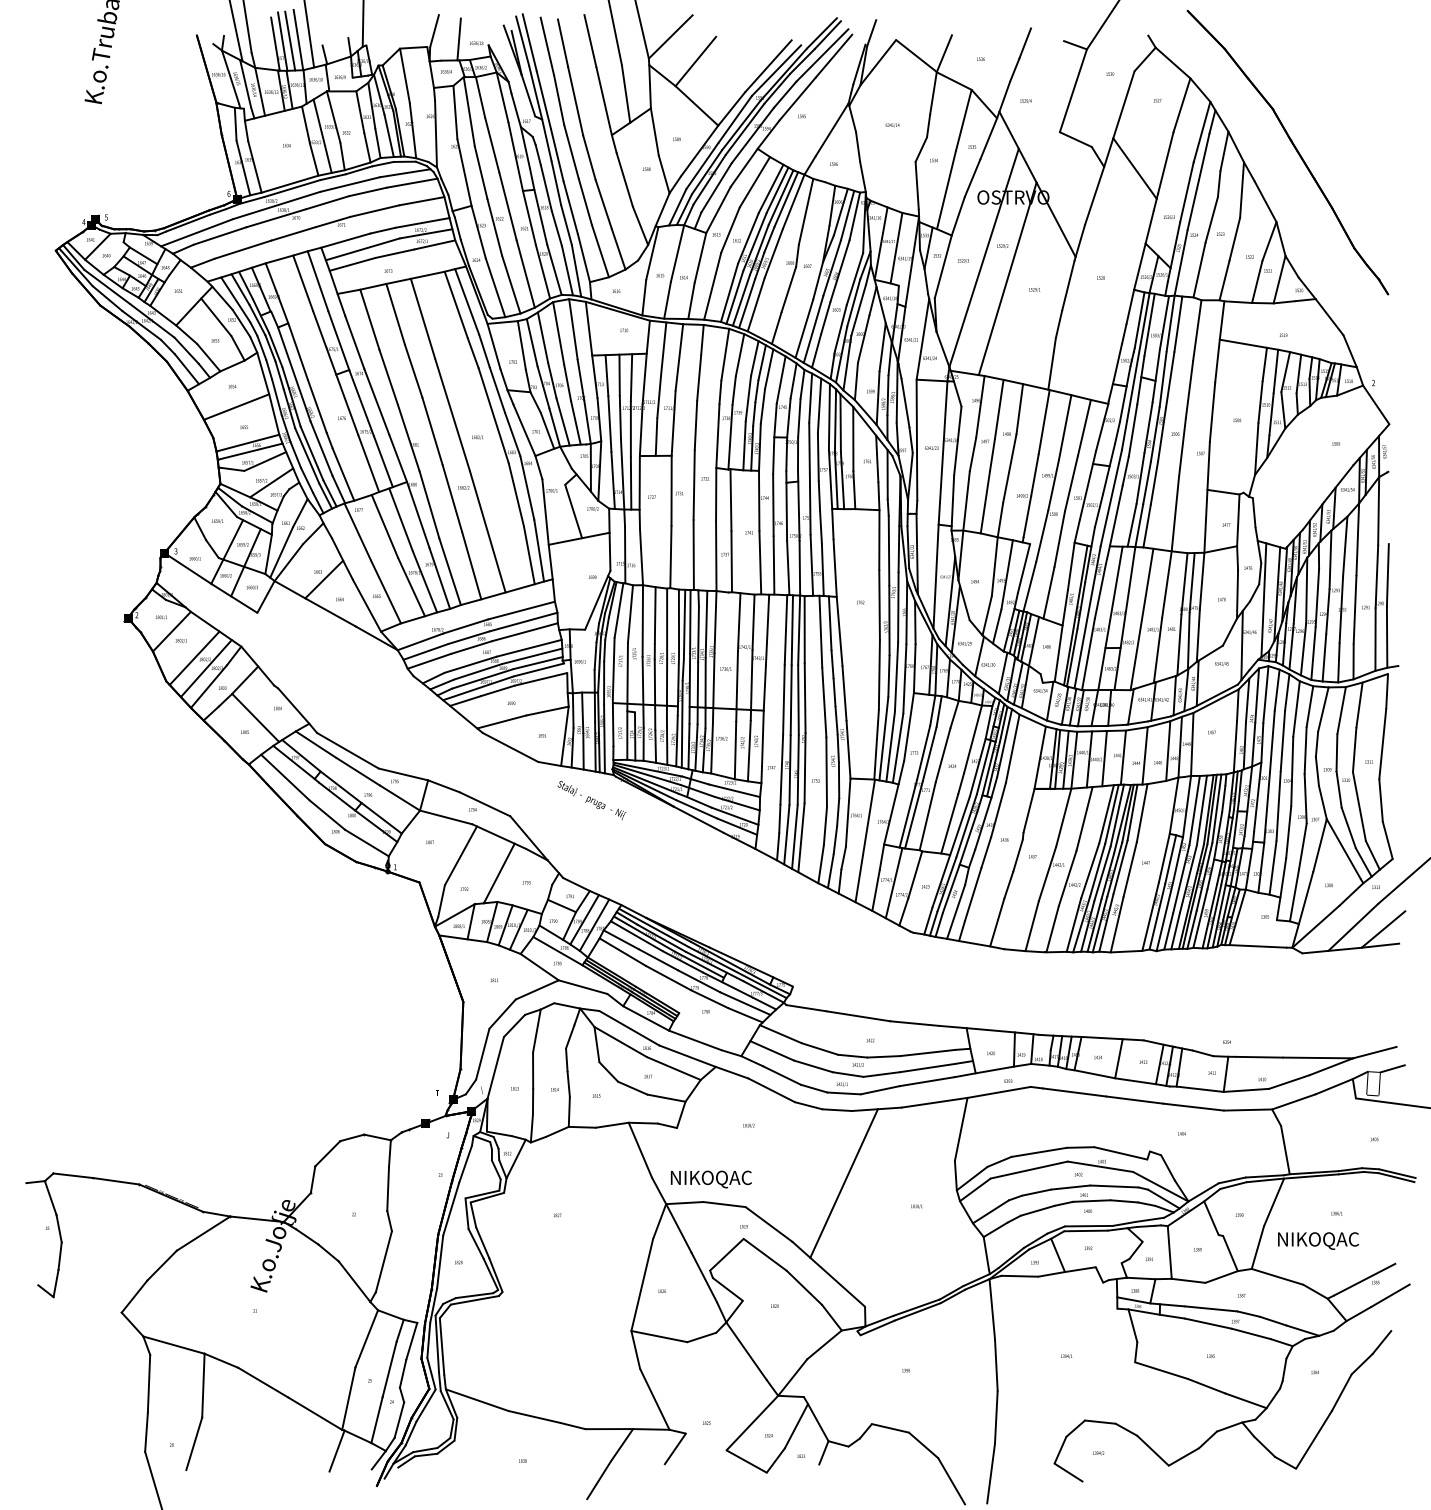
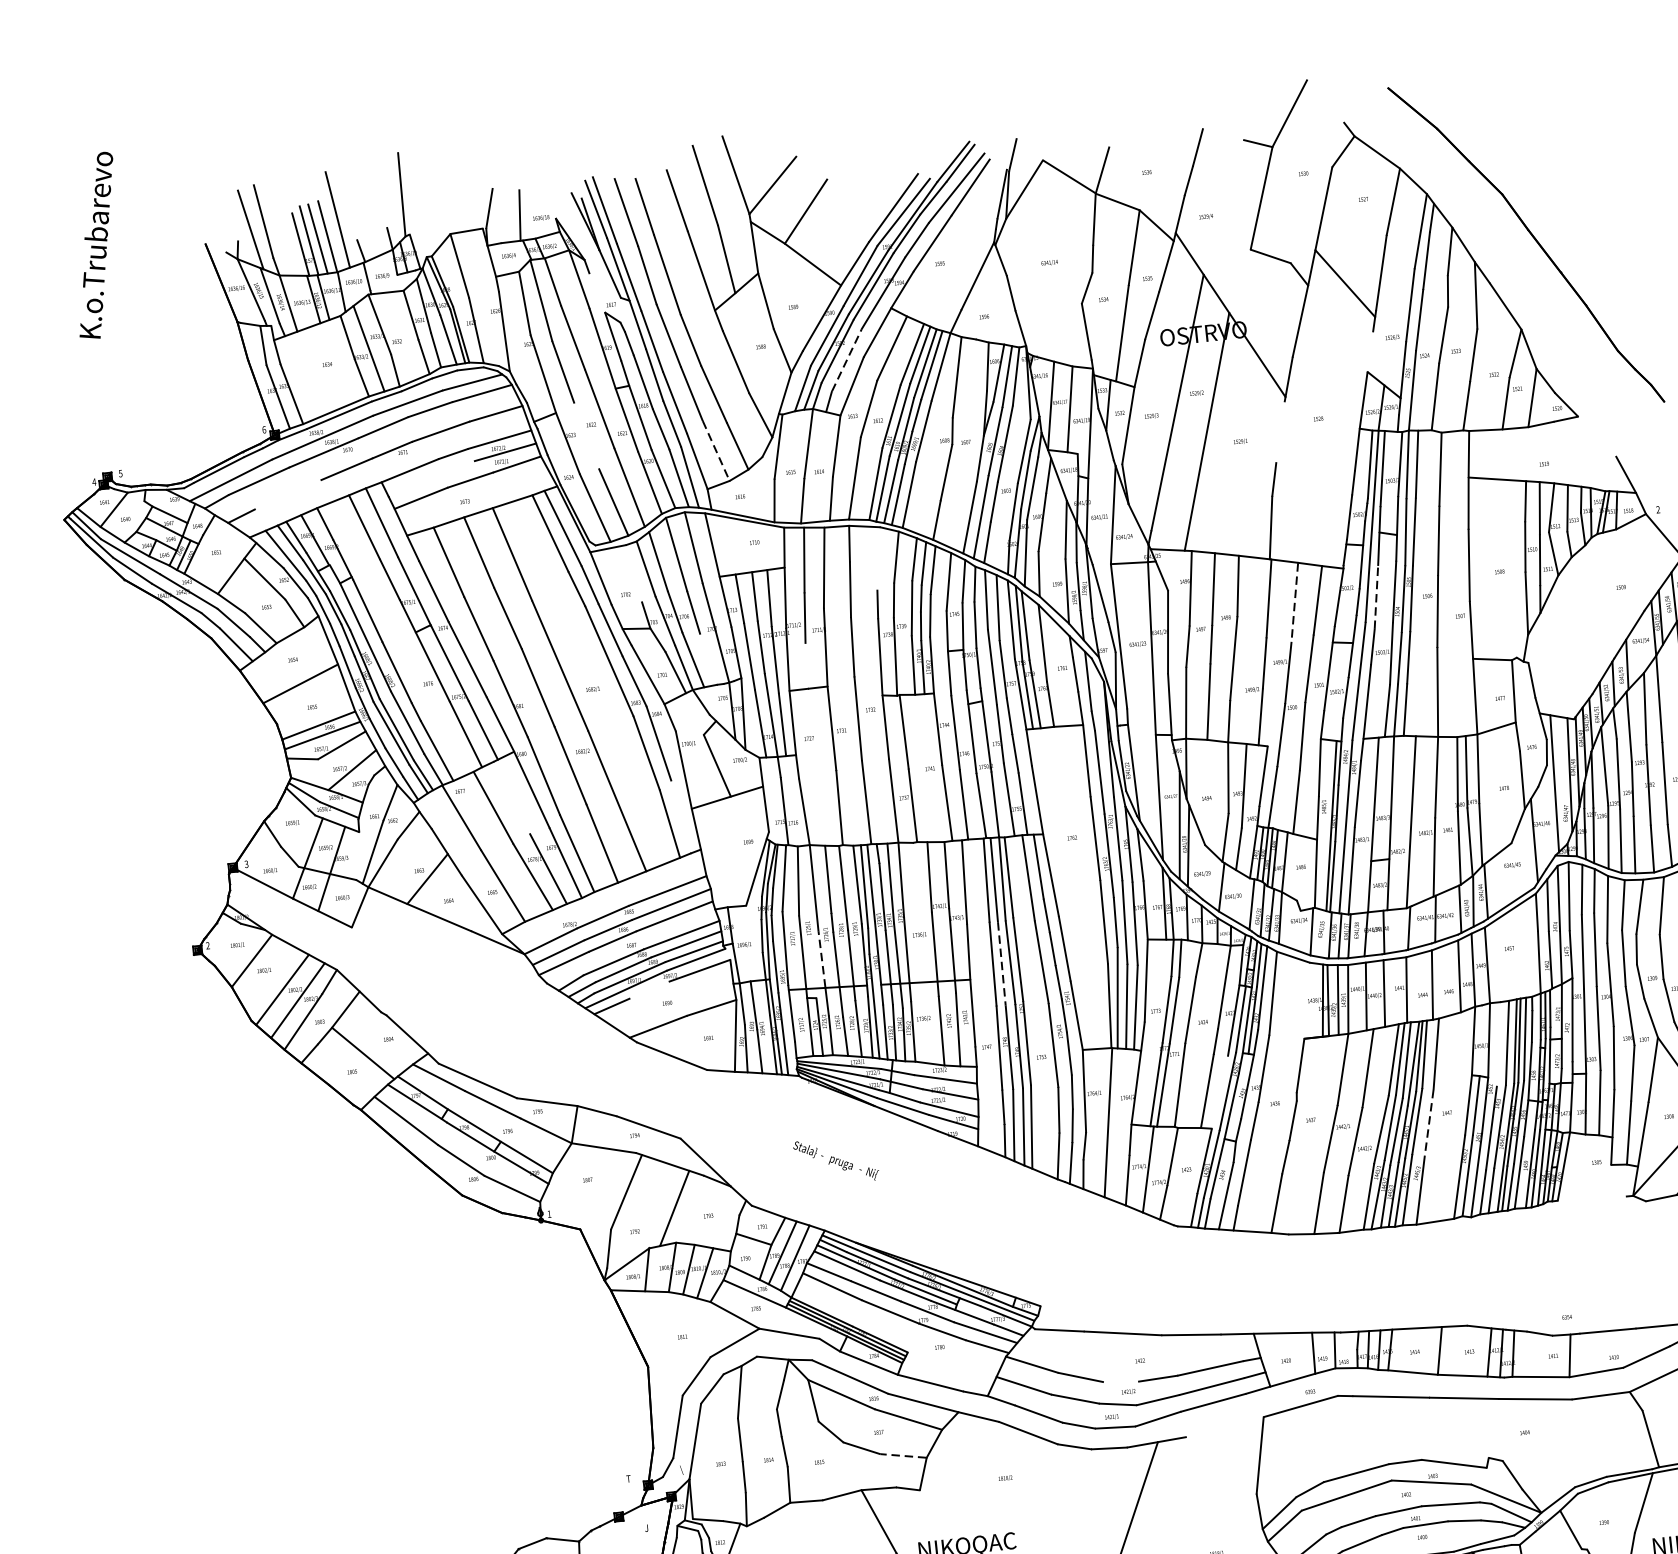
line: (515, 109) -> (596, 292), removed
line: (716, 187) -> (846, 359), solid -> dashed
line: (494, 227) -> (586, 436), removed
line: (1149, 227) -> (1370, 352), removed
line: (242, 249) -> (287, 494), removed
line: (362, 249) -> (431, 479), removed
line: (600, 251) -> (716, 451), solid -> dashed
line: (1068, 285) -> (1280, 432), removed
line: (1329, 317) -> (1597, 436), removed
line: (521, 345) -> (633, 573), removed
line: (725, 354) -> (878, 558), removed
line: (575, 422) -> (708, 659), removed
line: (1065, 427) -> (1295, 602), solid -> dashed
line: (1133, 430) -> (1376, 597), solid -> dashed
line: (656, 436) -> (806, 665), removed
line: (400, 519) -> (511, 797), removed
line: (539, 550) -> (681, 816), removed
line: (268, 554) -> (357, 856), removed
line: (642, 680) -> (821, 959), solid -> dashed
line: (497, 690) -> (649, 989), removed
line: (791, 700) -> (1002, 964), solid -> dashed
line: (1039, 757) -> (1306, 1000), removed
text: (591, 800) -> (835, 1160), moved
line: (1194, 810) -> (1498, 1044), removed
line: (959, 825) -> (1219, 1092), removed
line: (1130, 869) -> (1429, 1122), solid -> dashed
line: (1257, 946) -> (1591, 1198), removed
line: (852, 1055) -> (1120, 1381), removed
line: (665, 1098) -> (902, 1456), solid -> dashed
line: (934, 1102) -> (1224, 1426), removed

